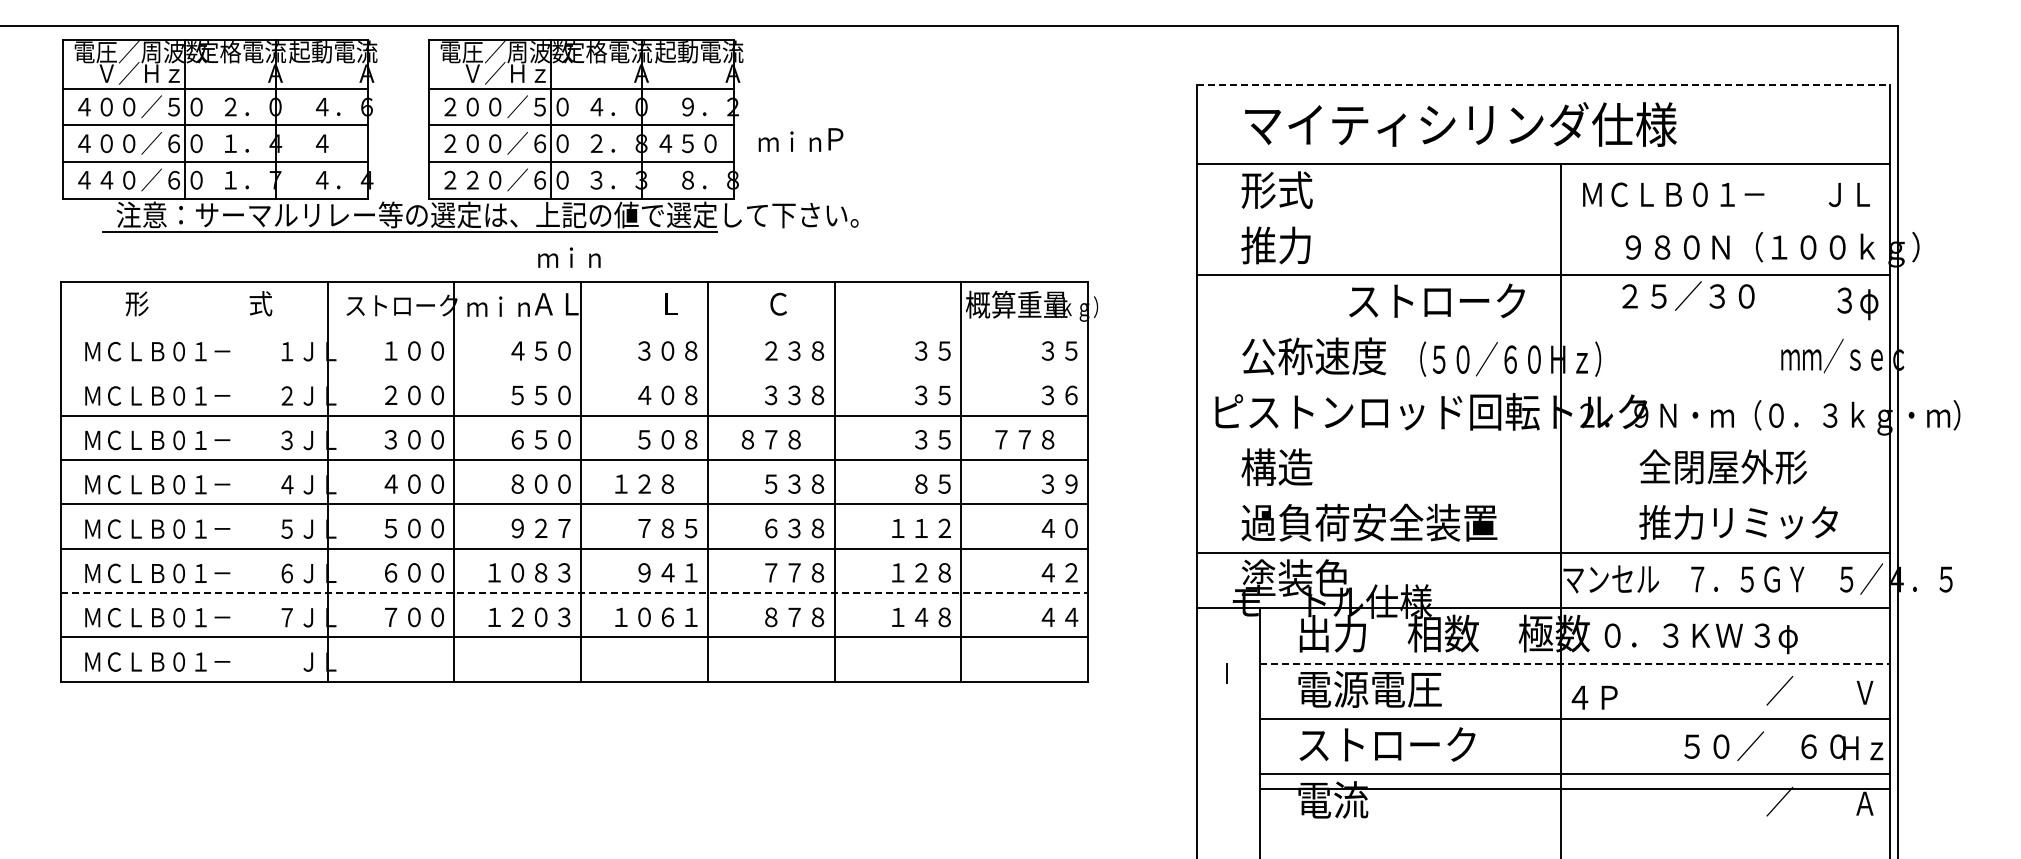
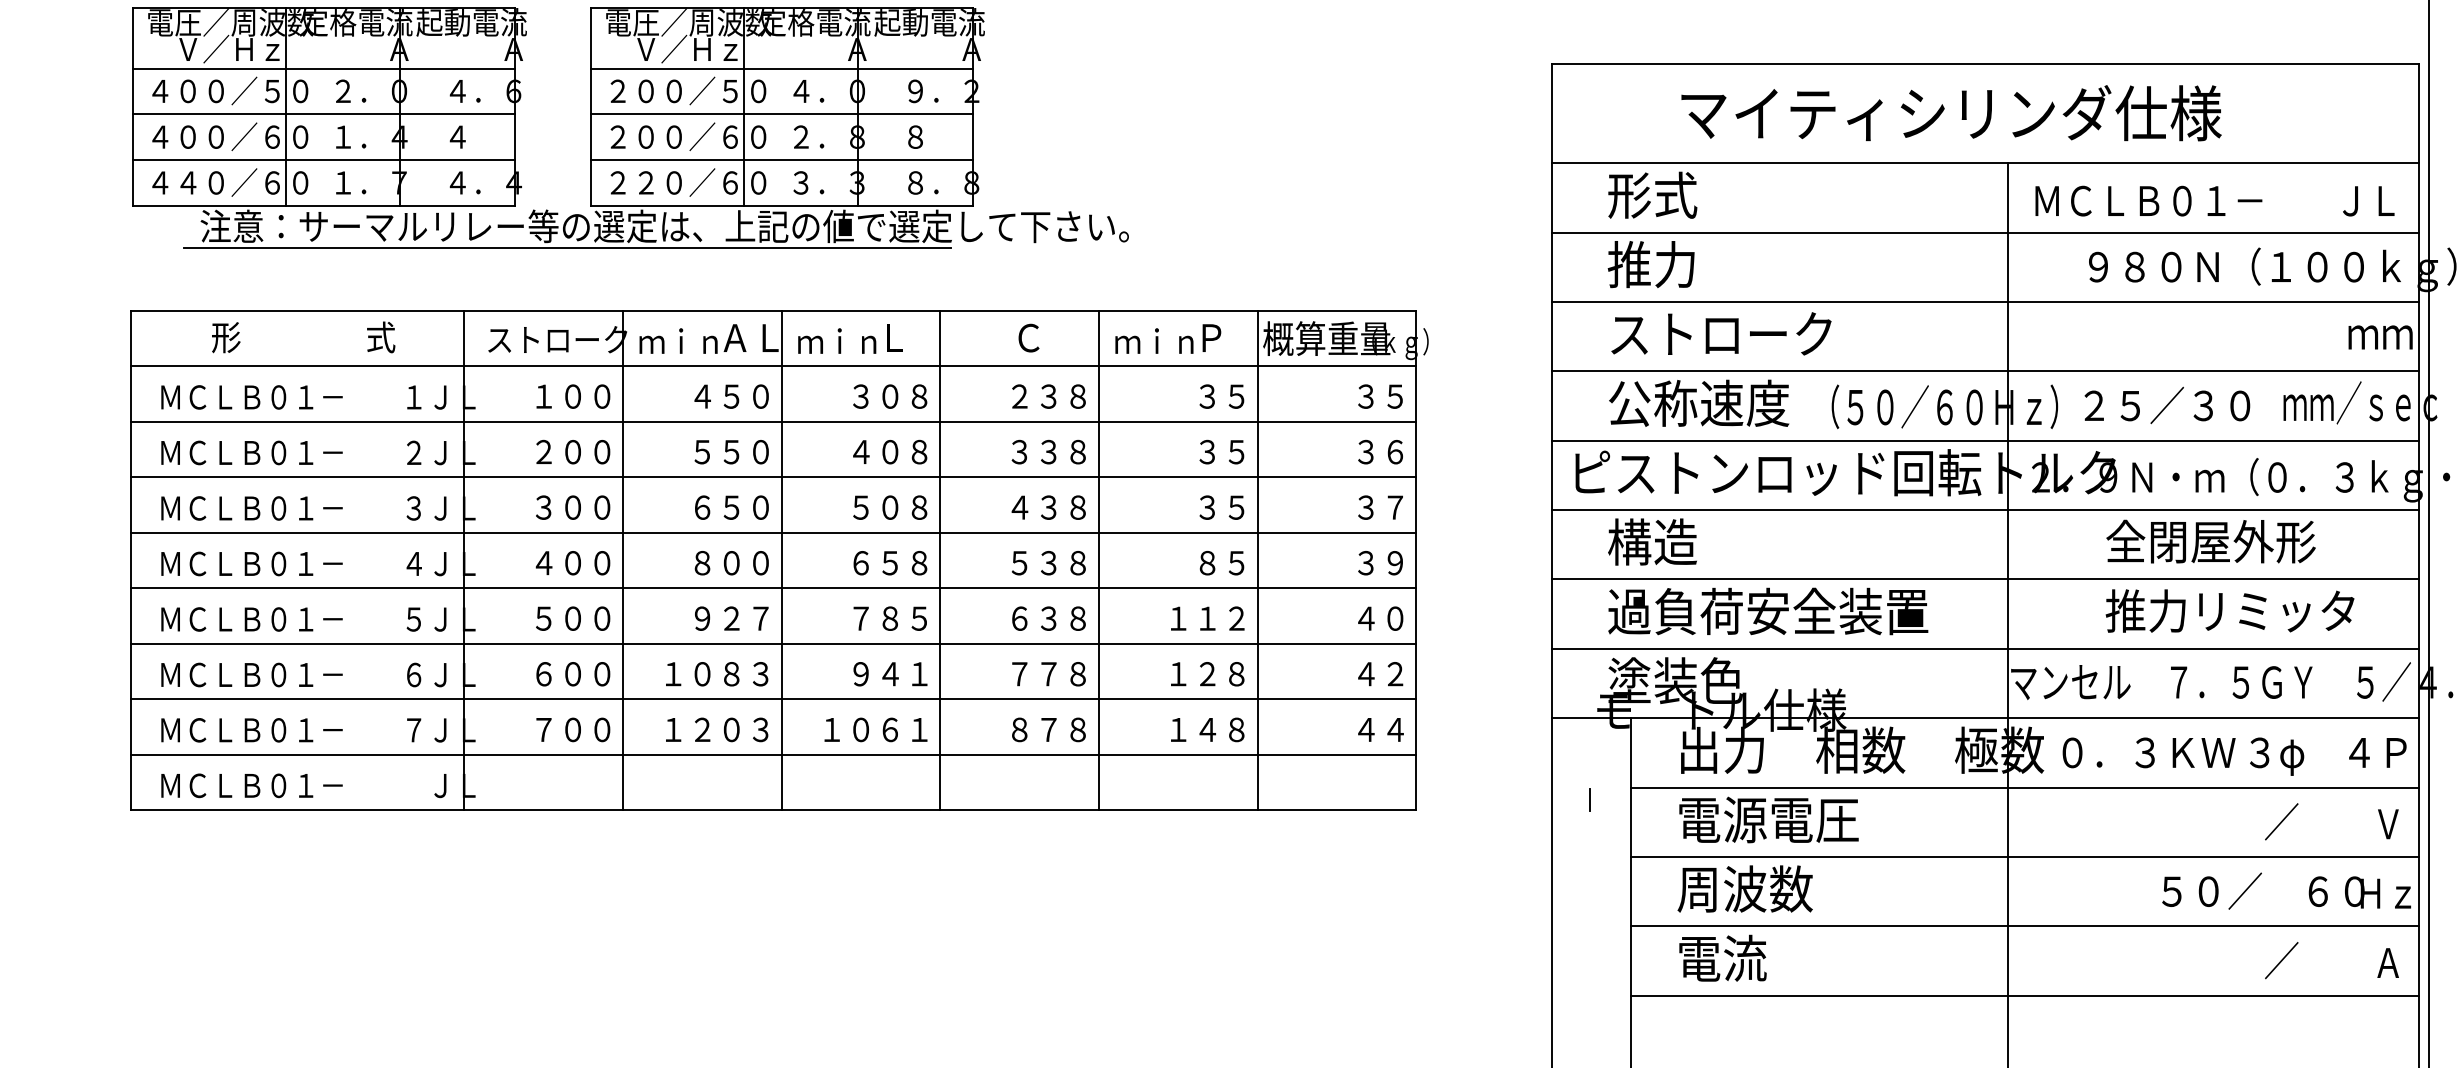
line: (1543, 85) -> (1985, 64), dashed -> solid
text: (1460, 124) -> (1950, 113), moved
text: (800, 139) -> (1167, 338), moved
text: (687, 143) -> (914, 136), ４５０ -> ８
line: (1542, 219) -> (1984, 232), added
text: (569, 257) -> (837, 340), moved
text: (1688, 295) -> (2167, 404), moved
text: (1436, 300) -> (1720, 333), moved
text: (1858, 303) -> (2380, 337), ３φ -> ｍｍ
line: (574, 326) -> (773, 365), added
line: (1542, 330) -> (1984, 370), added
line: (574, 371) -> (773, 422), added
line: (1542, 386) -> (1984, 441), added
text: (782, 439) -> (1033, 507), ８７８ -> ４３８
text: (1036, 439) -> (1351, 507), ７７８ -> ３７
line: (1542, 441) -> (1984, 509), added
text: (656, 483) -> (876, 562), １２８ -> ６５８
line: (1542, 497) -> (1984, 579), added
line: (575, 593) -> (774, 700), dashed -> solid
line: (1574, 663) -> (2024, 787), dashed -> solid
text: (1594, 697) -> (2377, 752), moved
text: (1386, 744) -> (1789, 888), ストローク -> 周波数
line: (1574, 788) -> (2024, 995), moved

